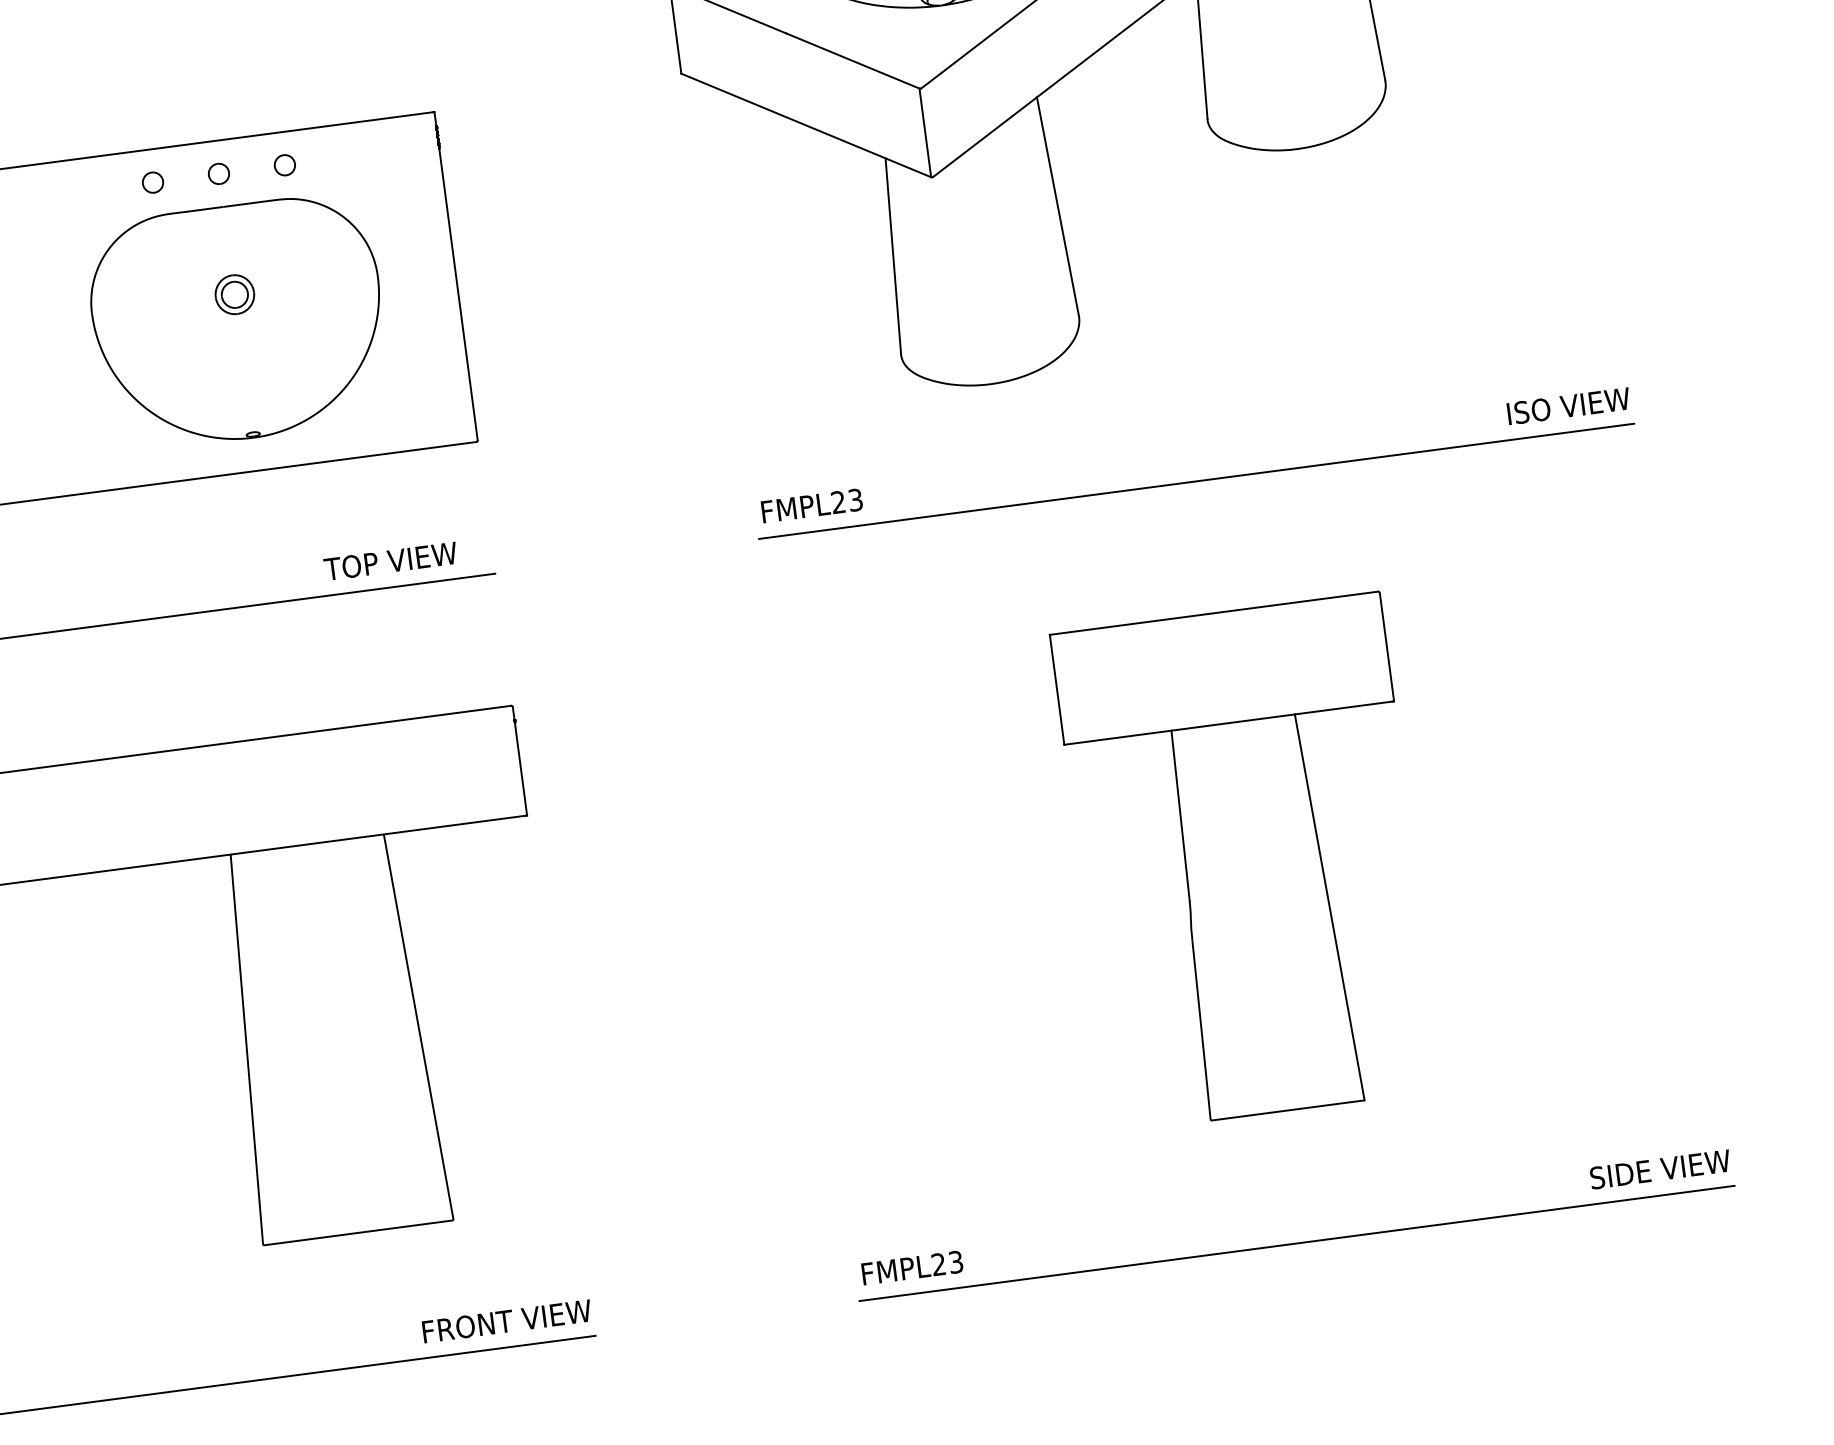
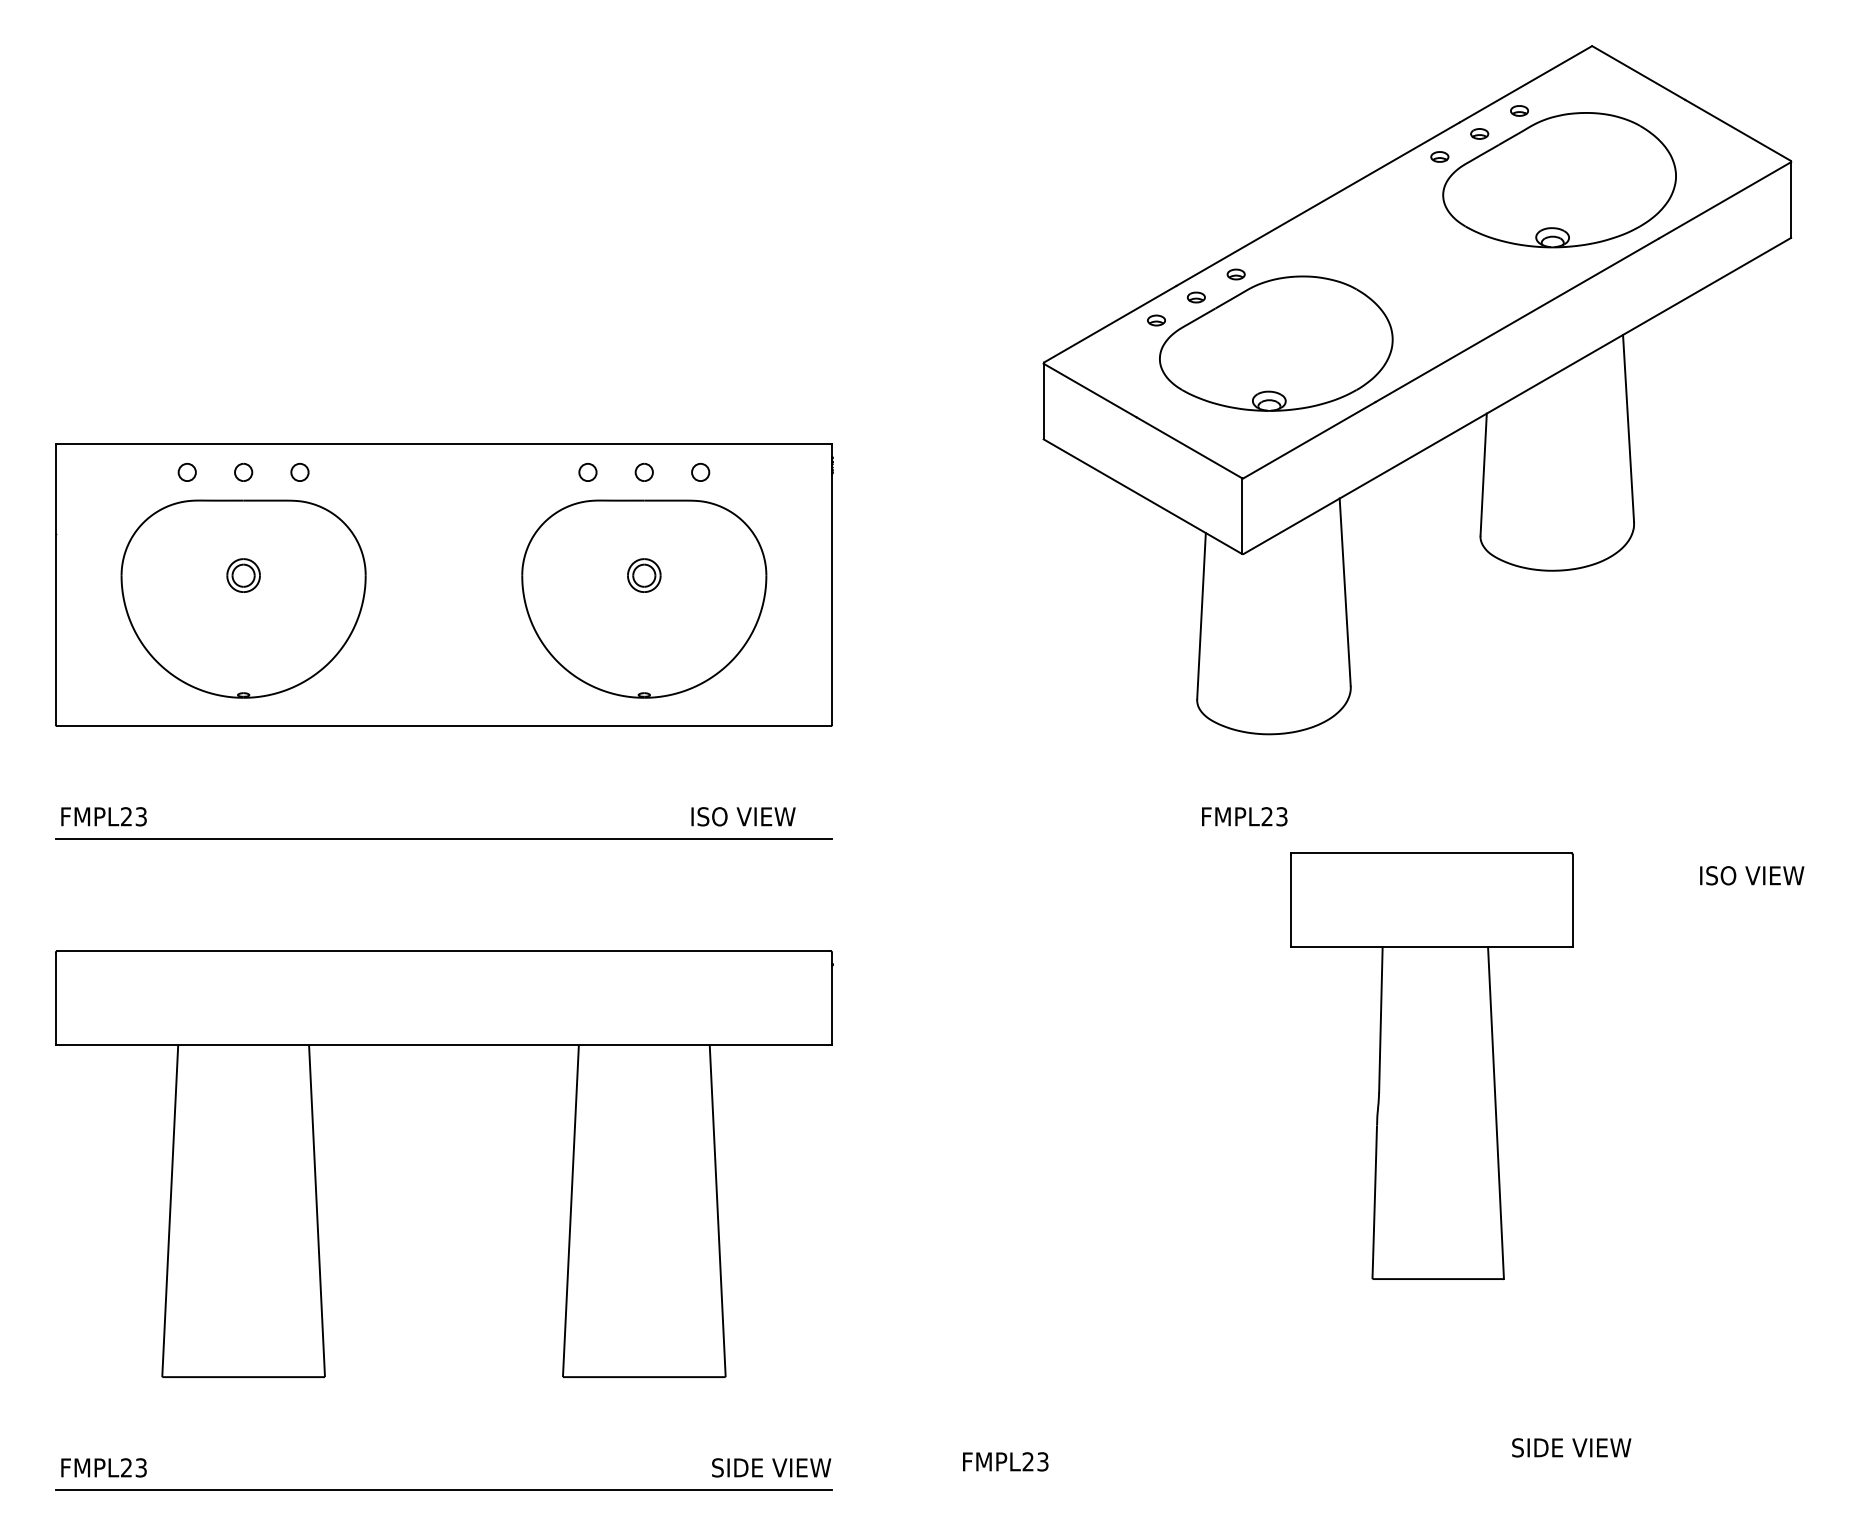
text: (1569, 405) -> (1752, 875), moved
line: (1196, 481) -> (1431, 838), removed
text: (811, 505) -> (1244, 816), moved
text: (390, 561) -> (745, 816), TOP VIEW -> ISO VIEW
part: (1247, 862) -> (1431, 1066), moved
text: (1660, 1169) -> (1571, 1447), moved
line: (1297, 1243) -> (1431, 1489), removed
text: (912, 1267) -> (1005, 1461), moved
text: (467, 1326) -> (725, 1467), FRONT VIEW -> SIDE VIEW

